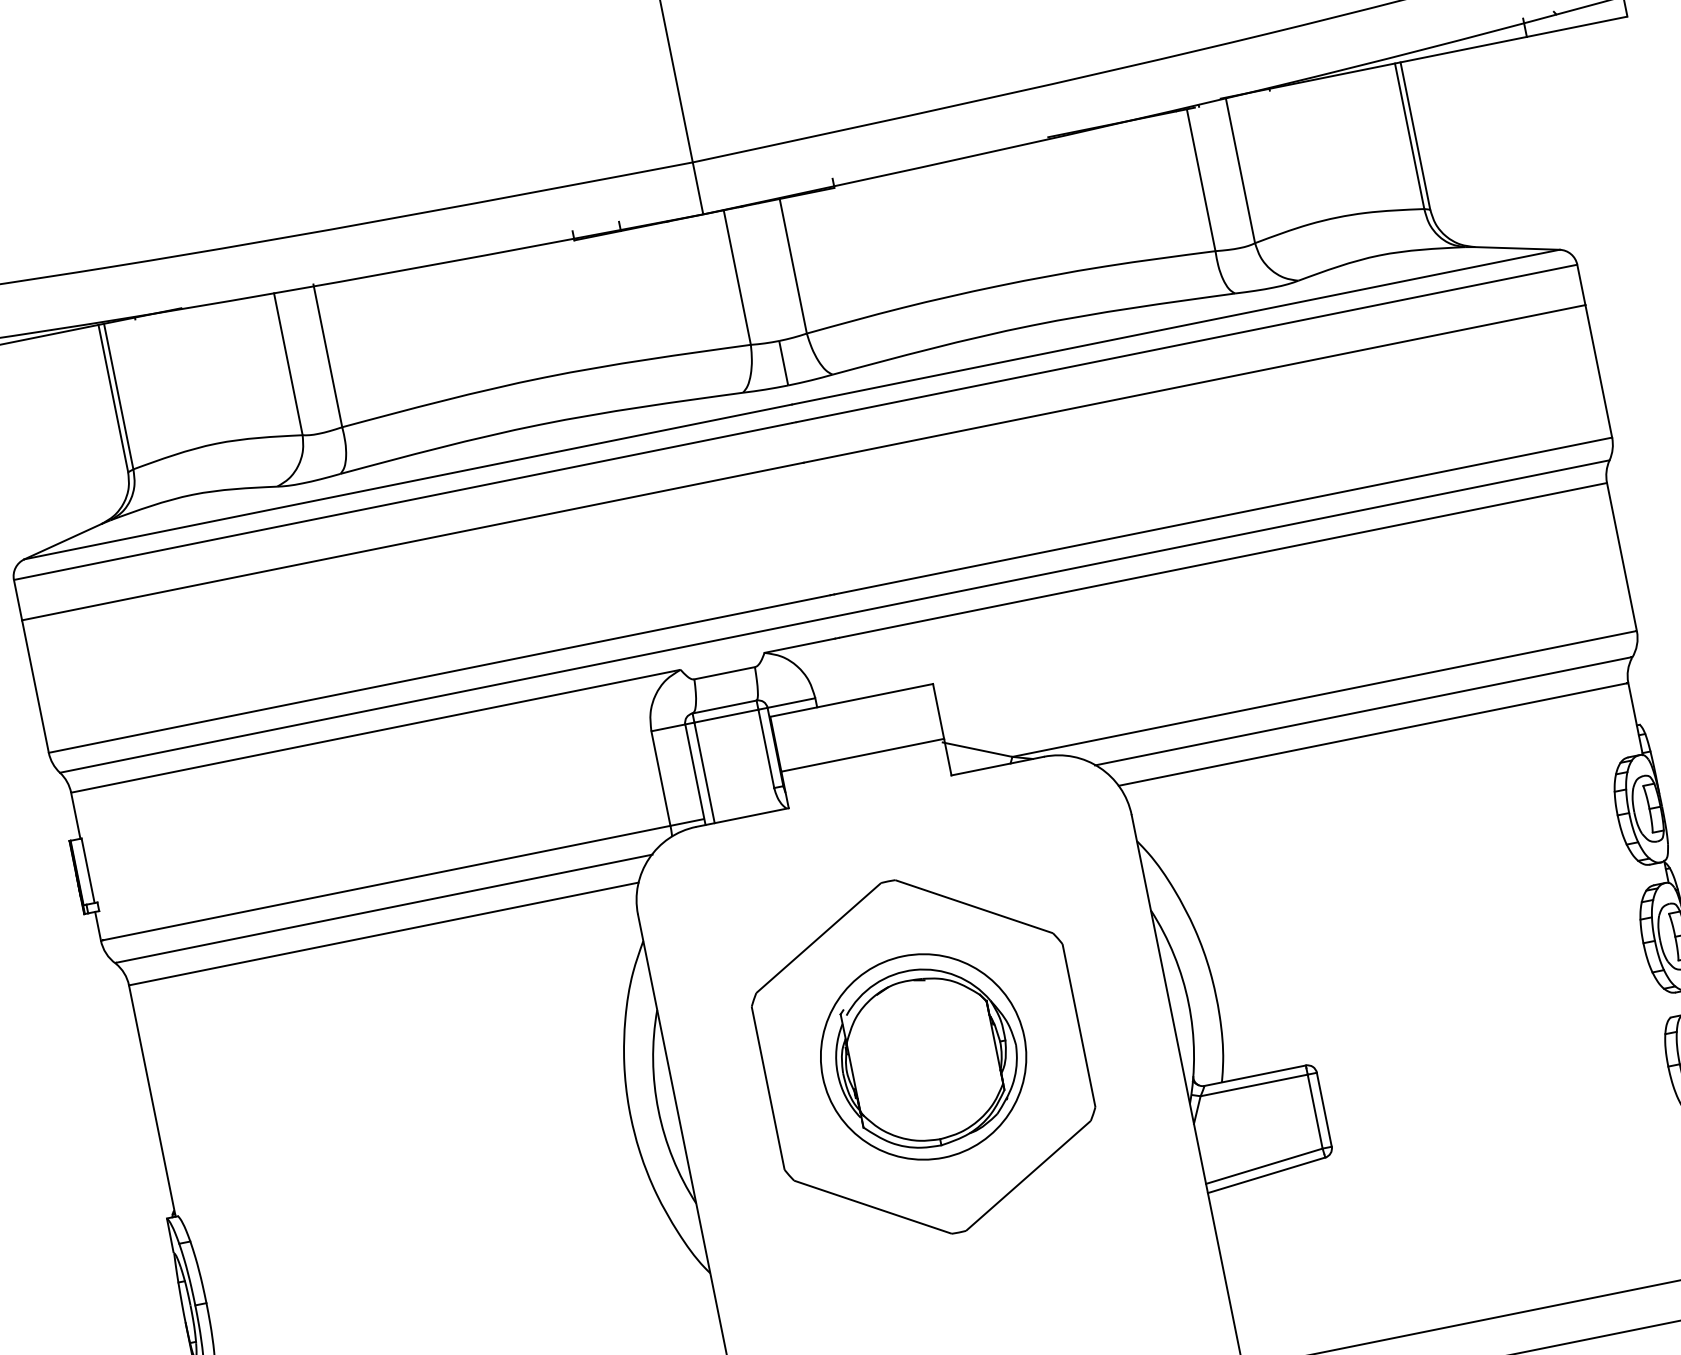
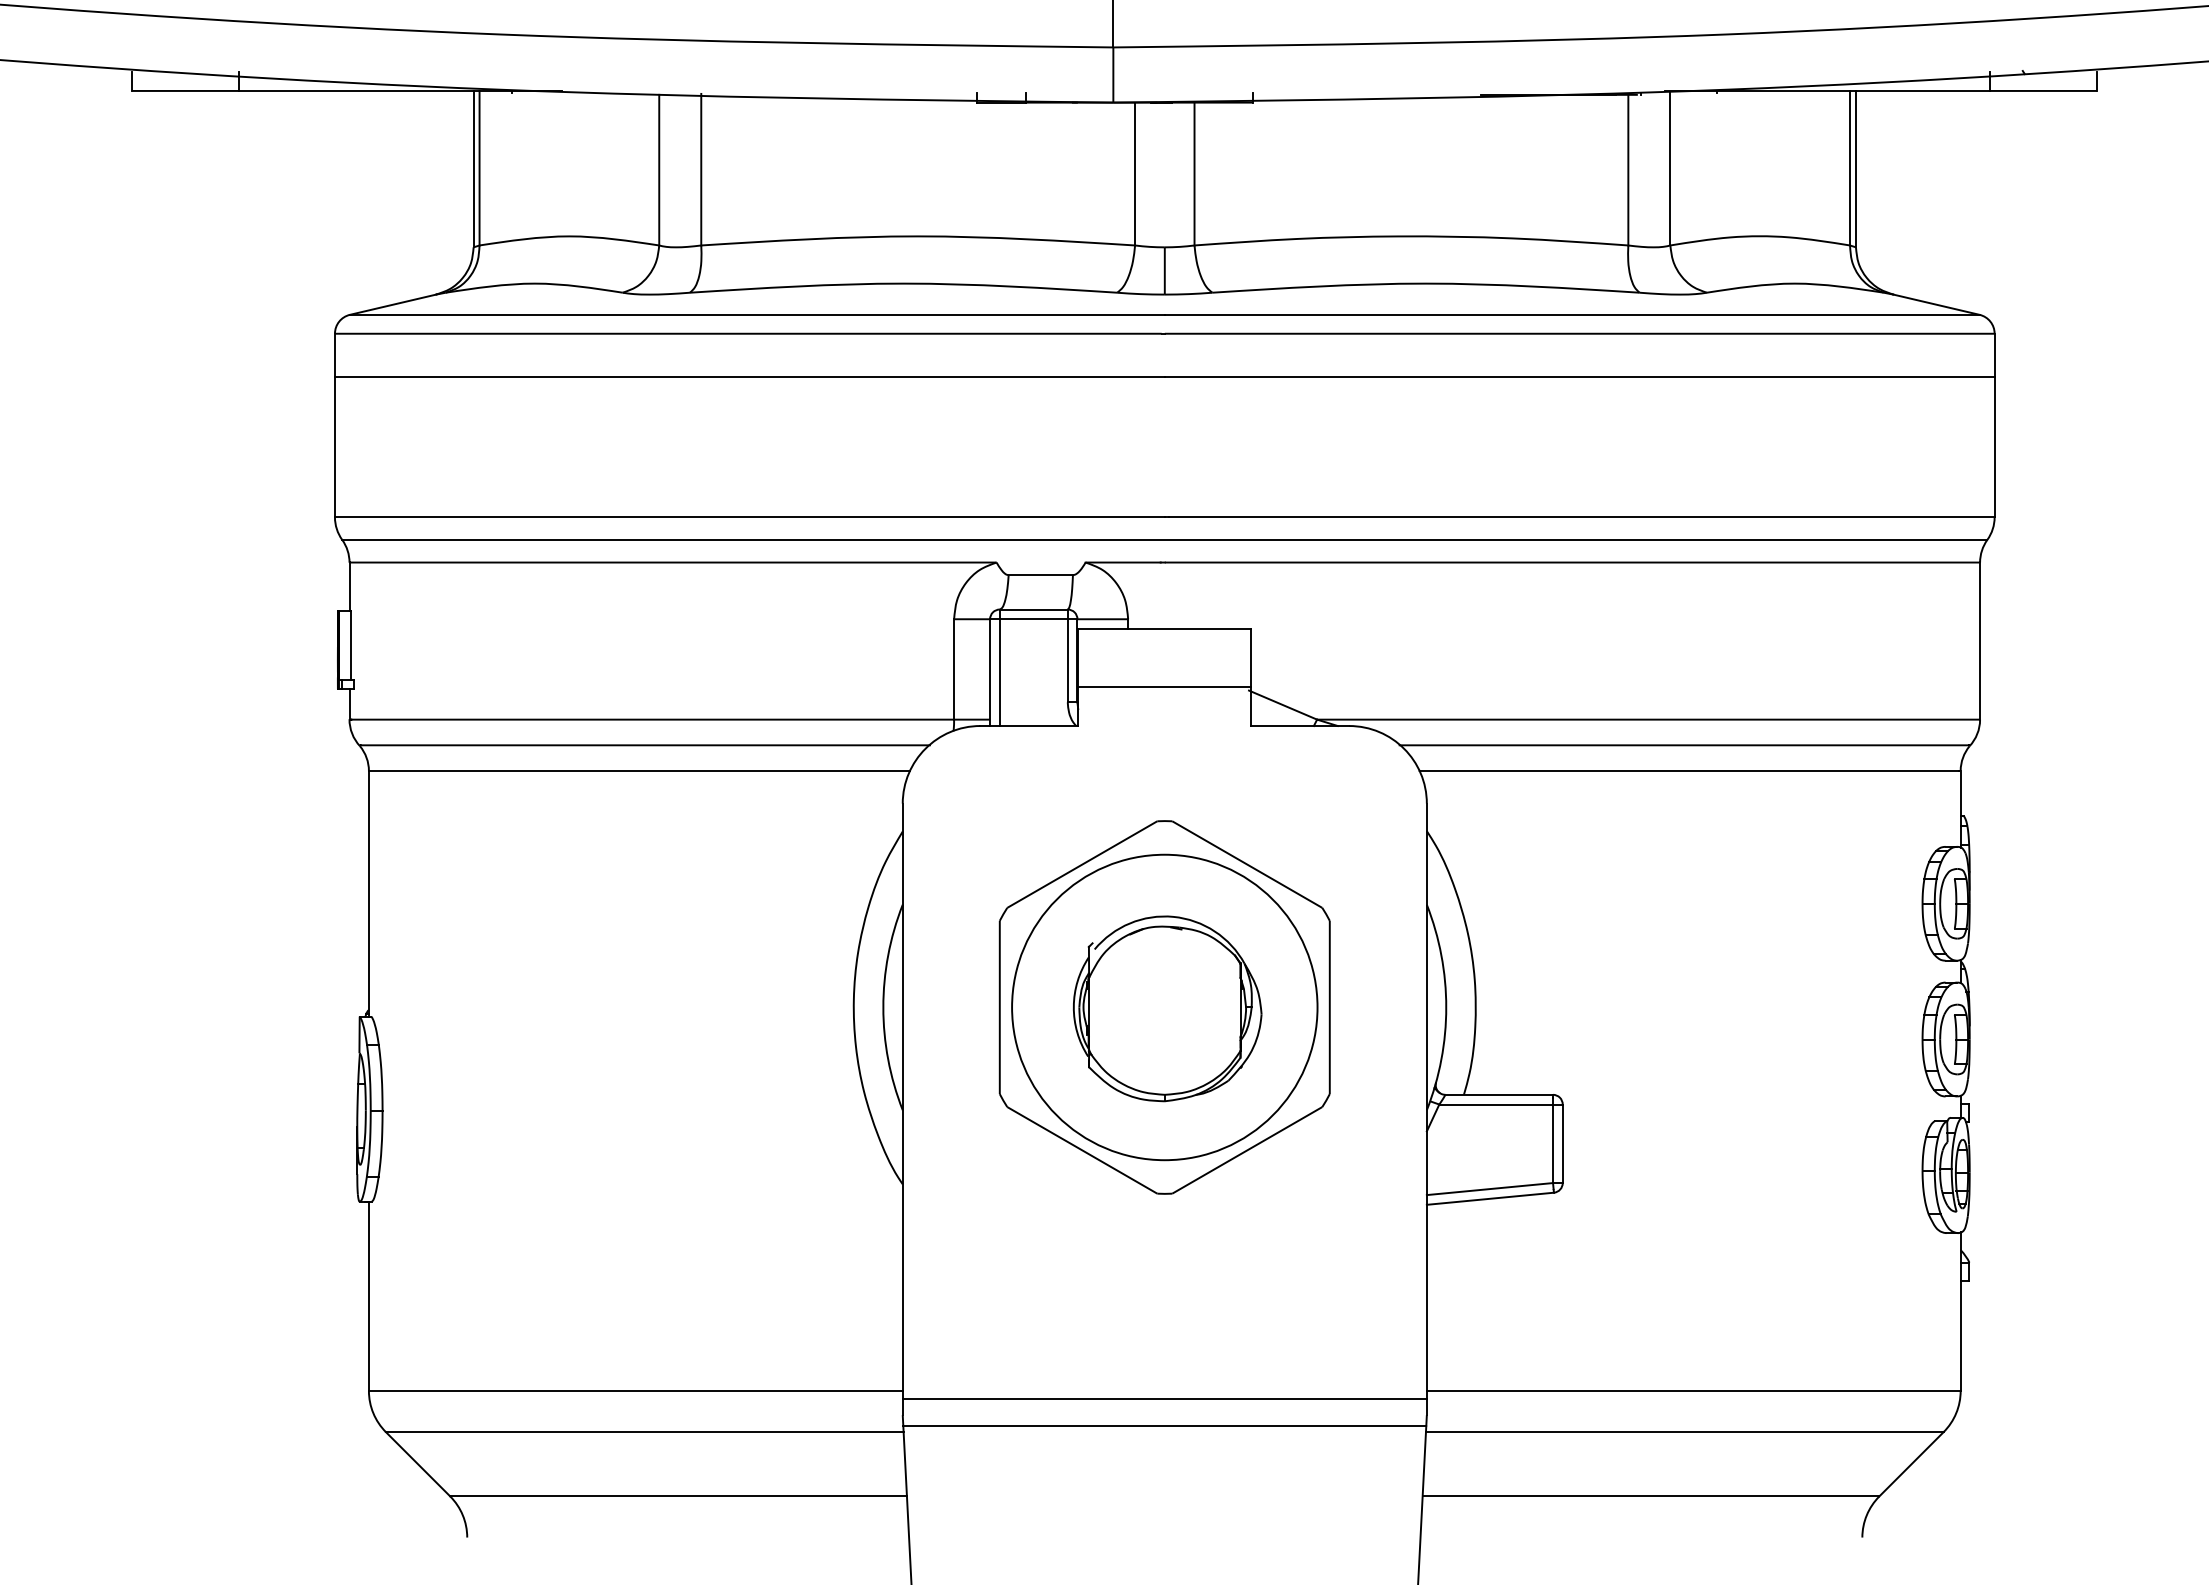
circle: (923, 1057) -> (1164, 1007), size x1.43

